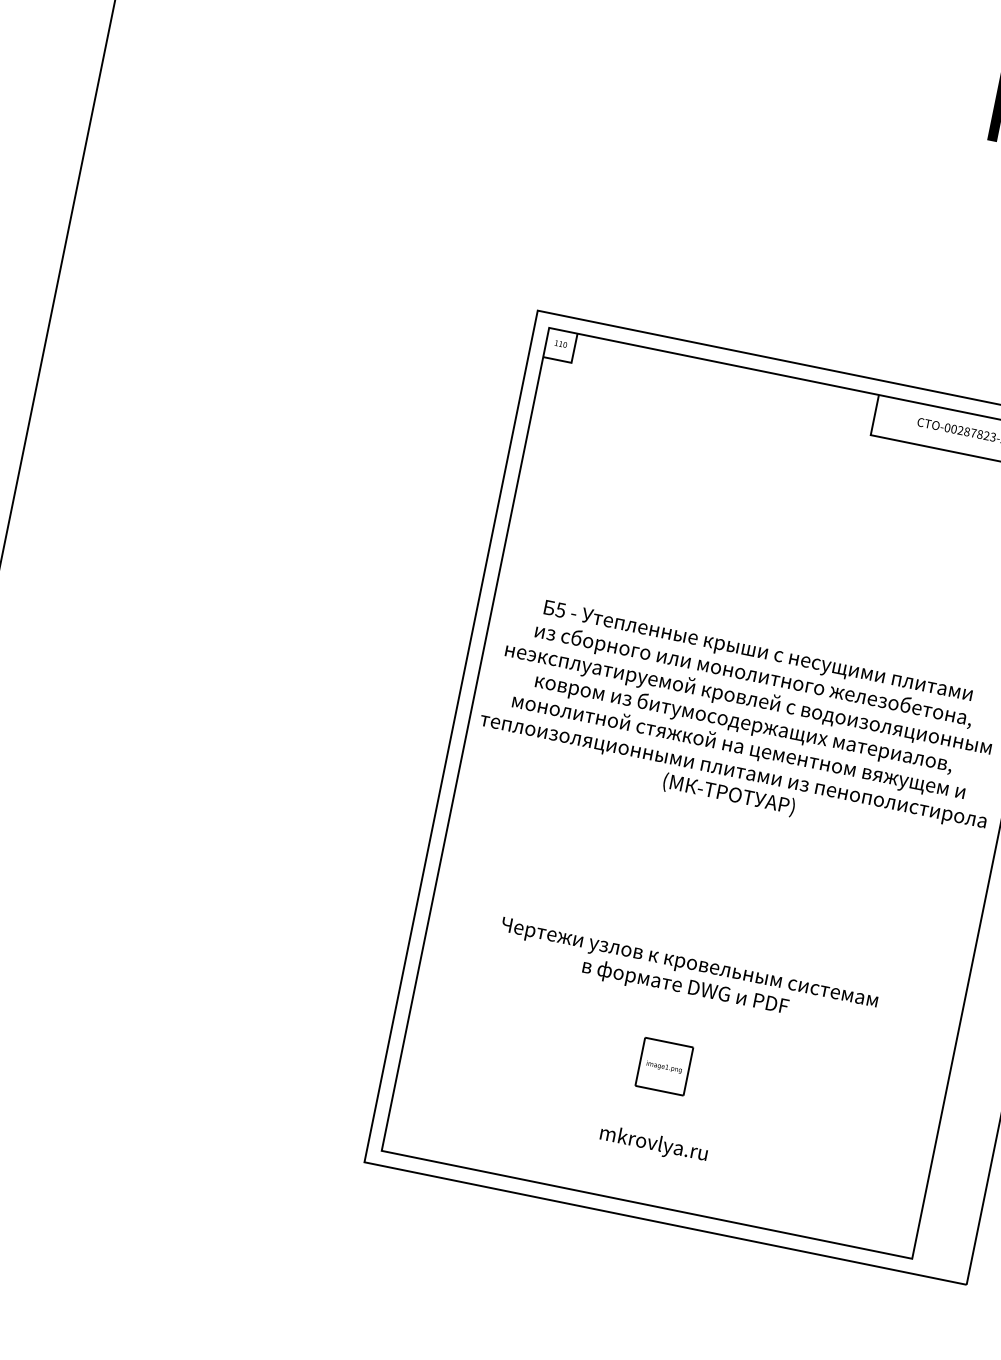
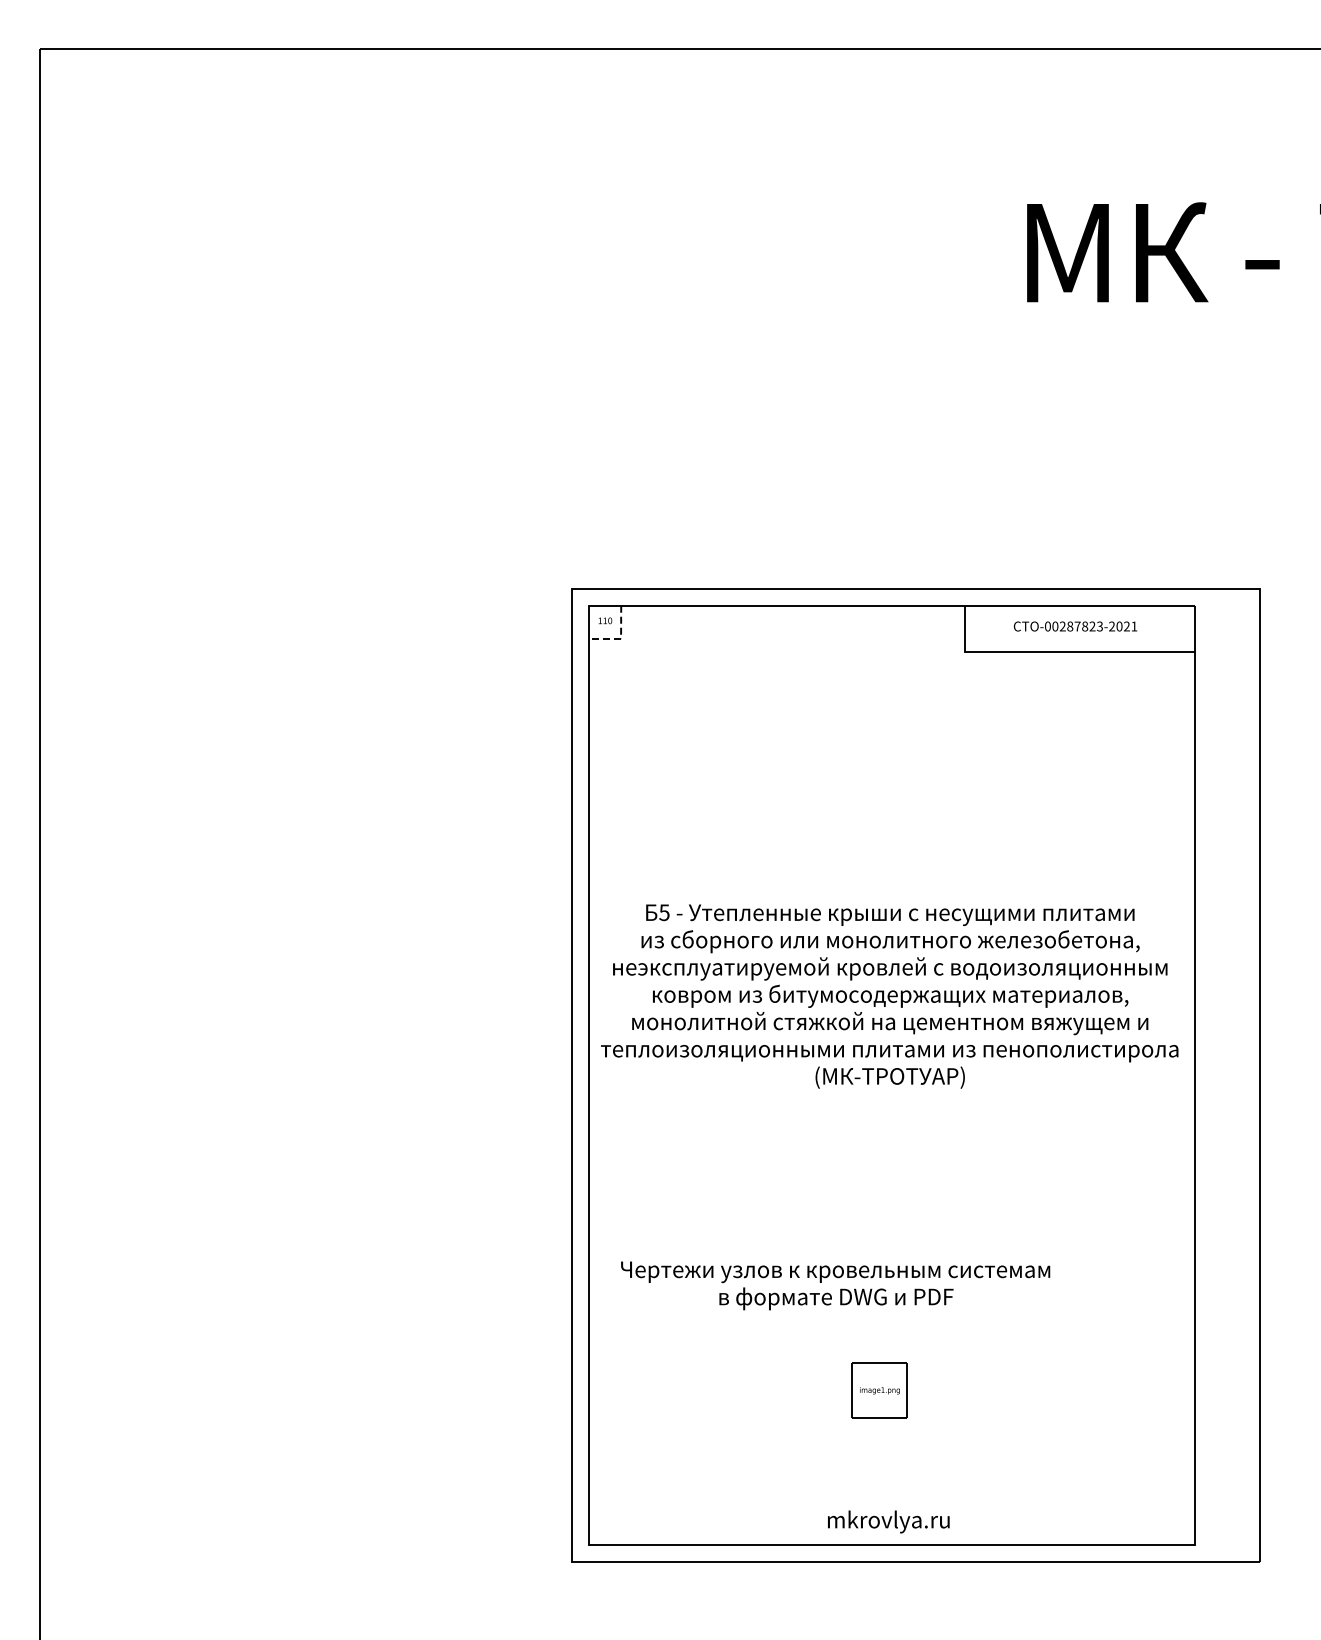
line: (571, 363) -> (621, 639), solid -> dashed
text: (687, 975) -> (835, 1285), moved
text: (653, 1144) -> (888, 1521), moved

